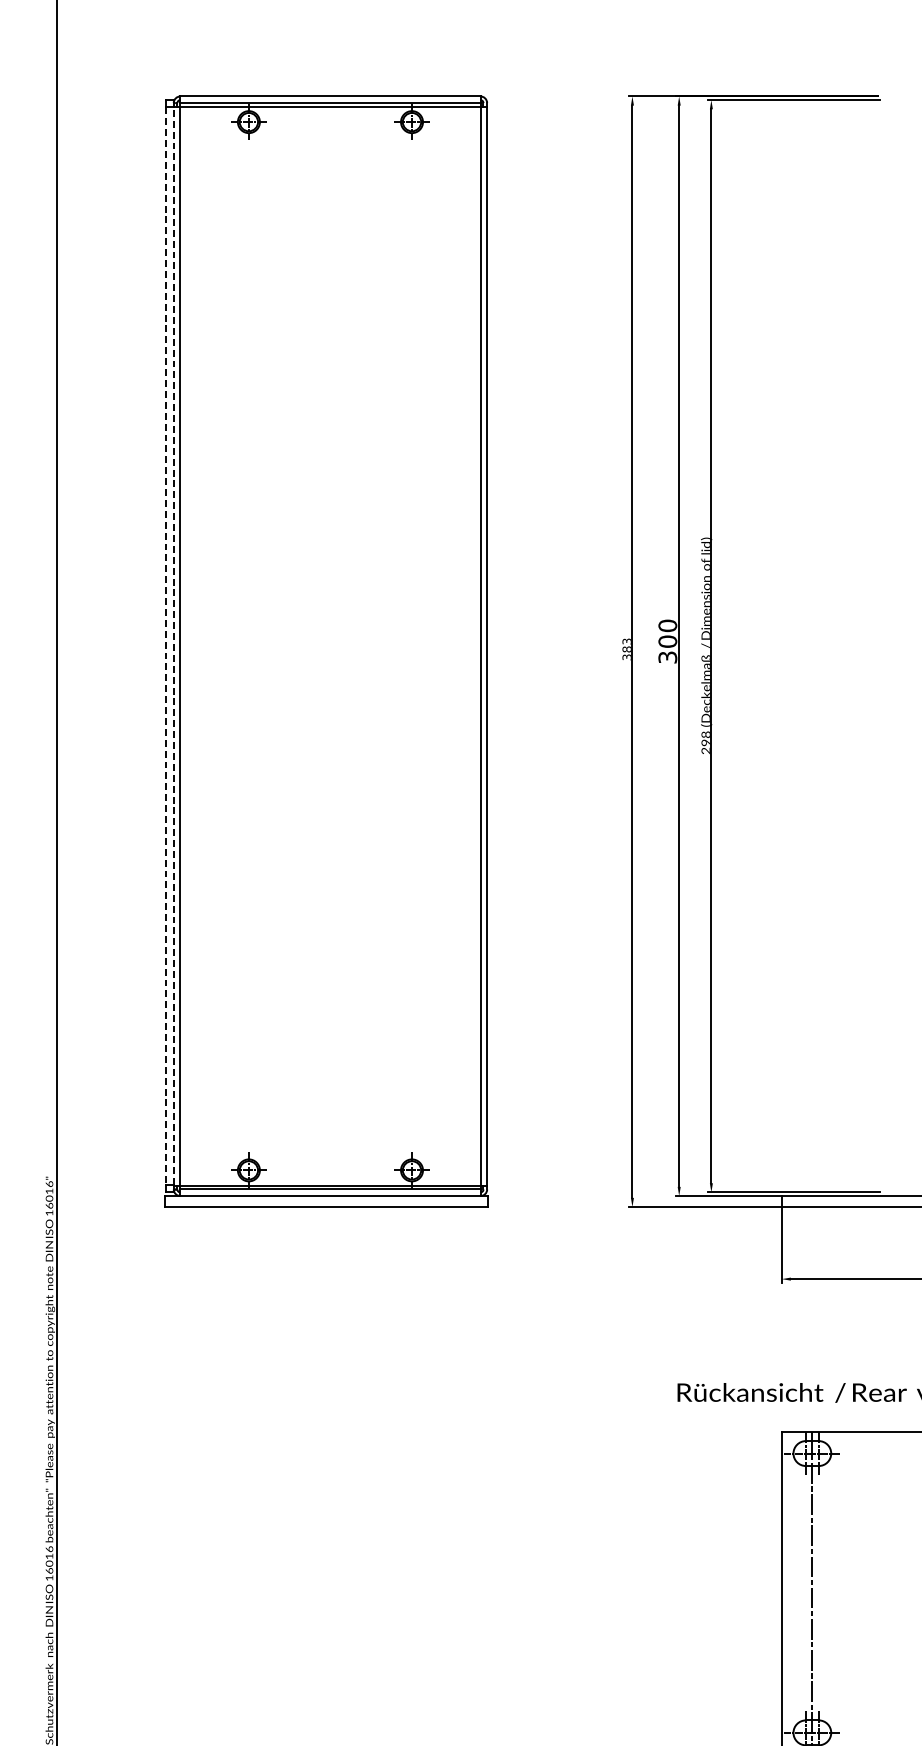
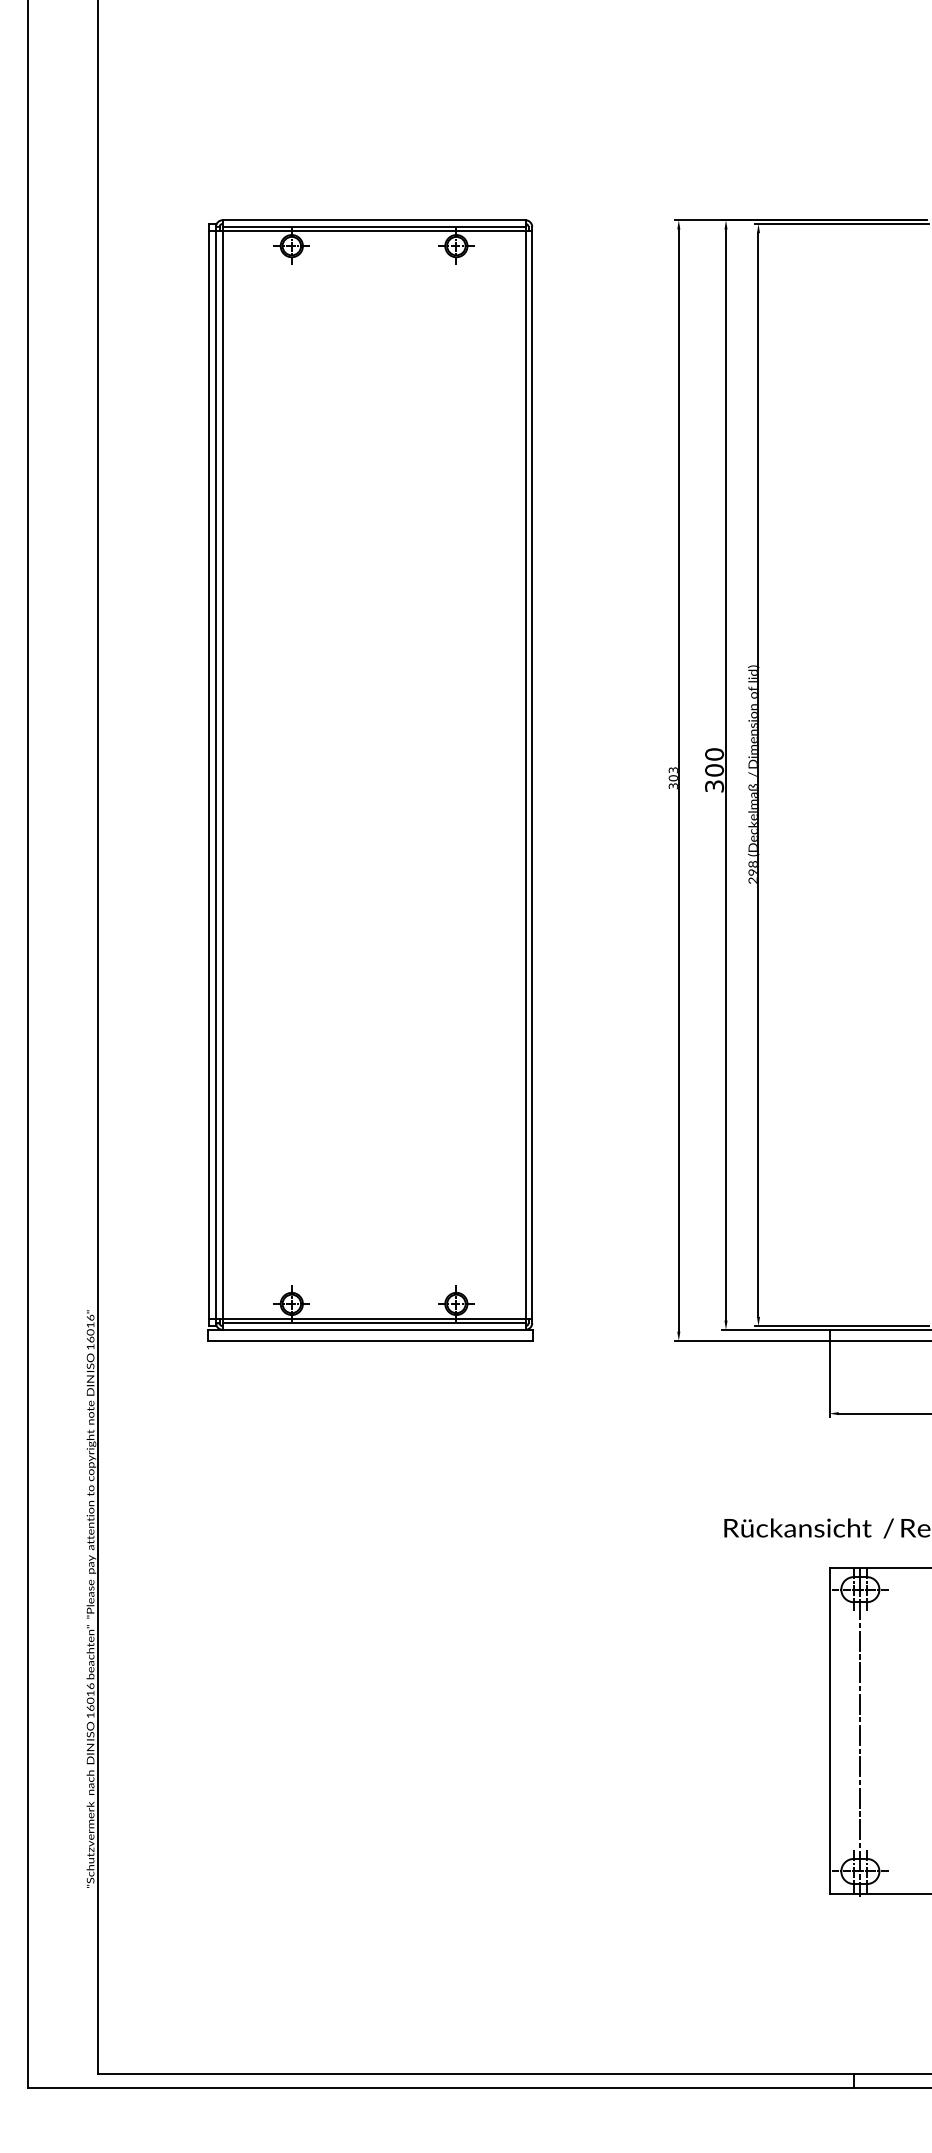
line: (166, 646) -> (208, 775), dashed -> solid
line: (174, 646) -> (216, 775), dashed -> solid
text: (627, 649) -> (673, 778), 383 -> 303

